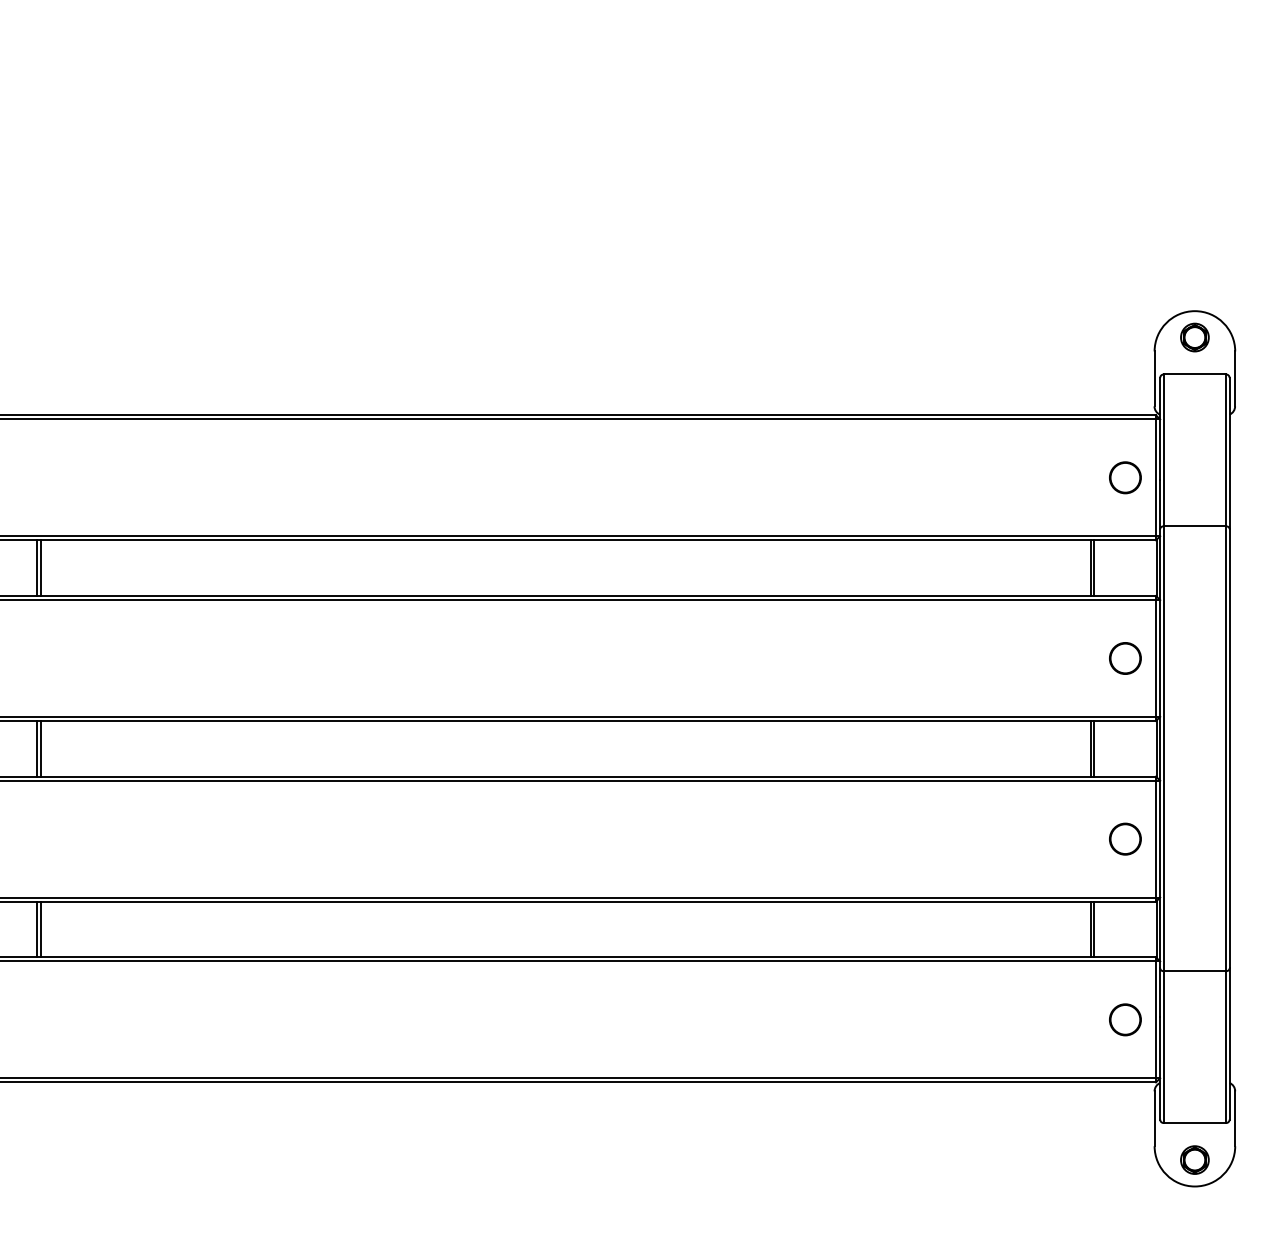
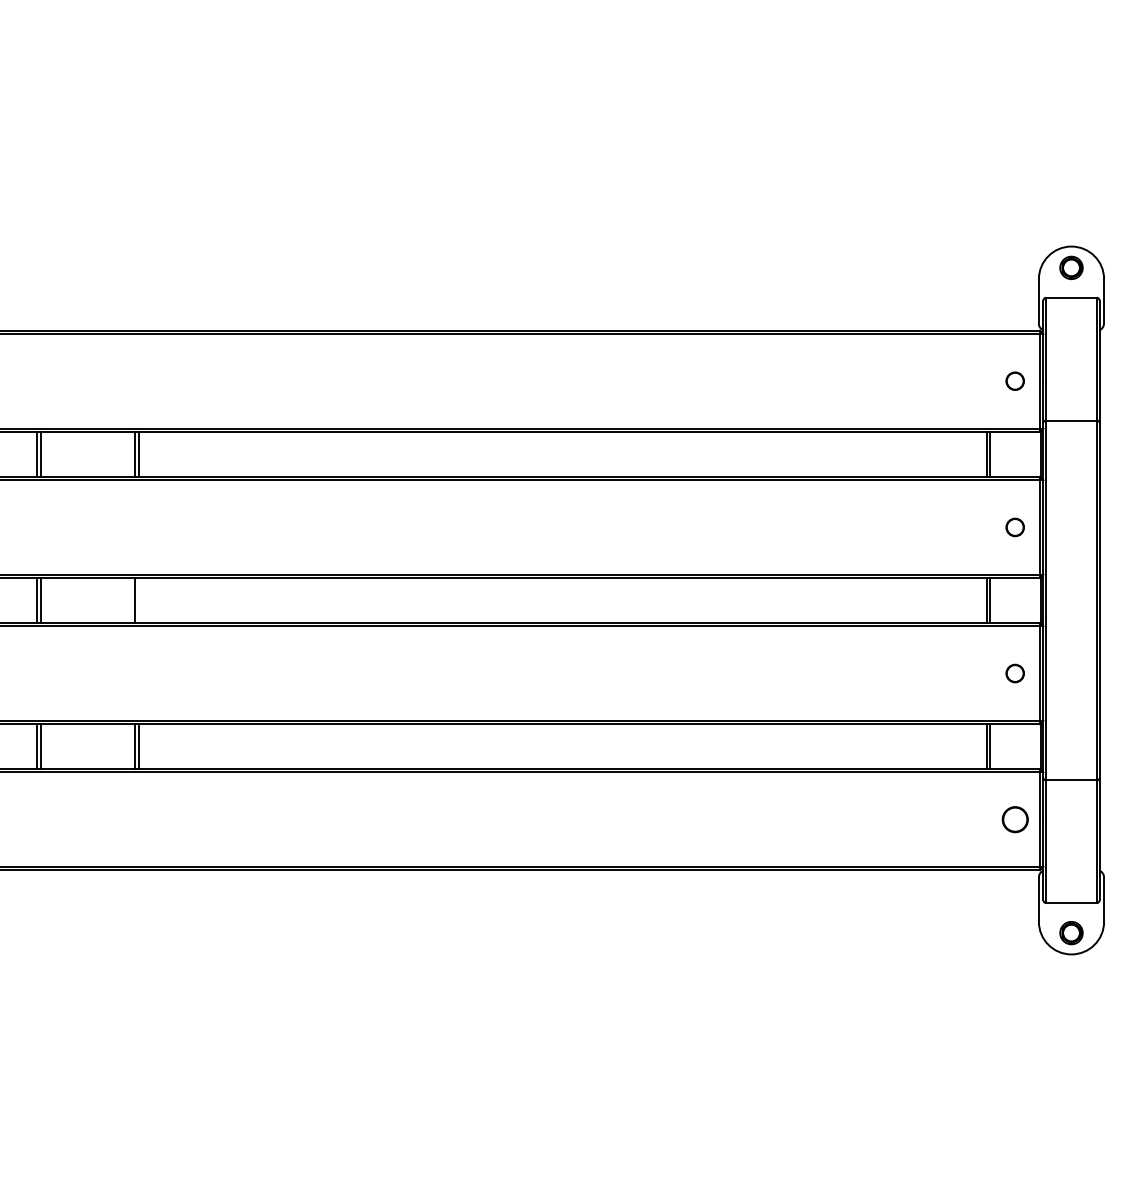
circle: (1124, 476) -> (1014, 380), size x0.7
circle: (1124, 658) -> (1014, 527), size x0.7
line: (41, 748) -> (138, 600), removed
circle: (1124, 839) -> (1014, 673), size x0.7

